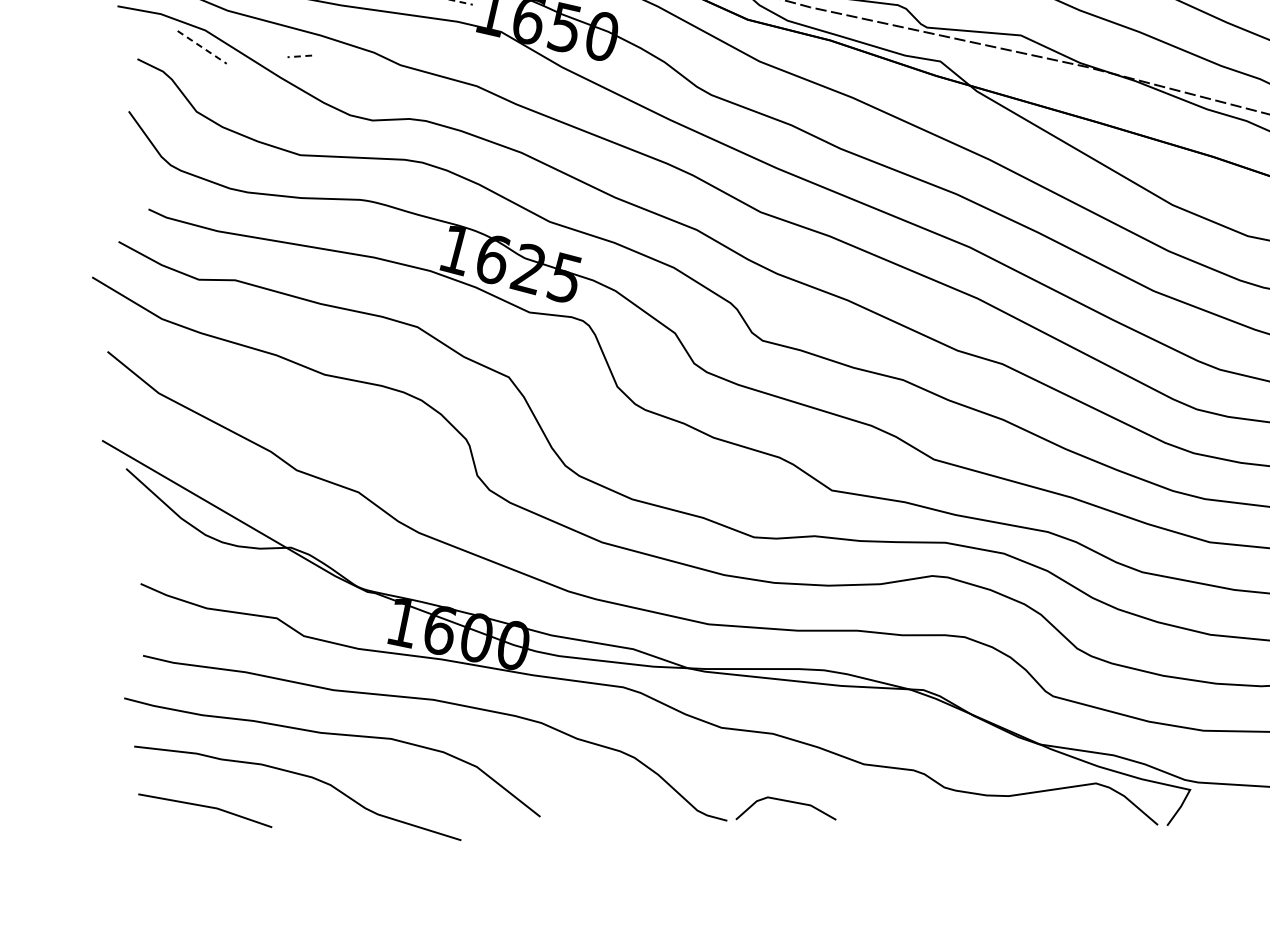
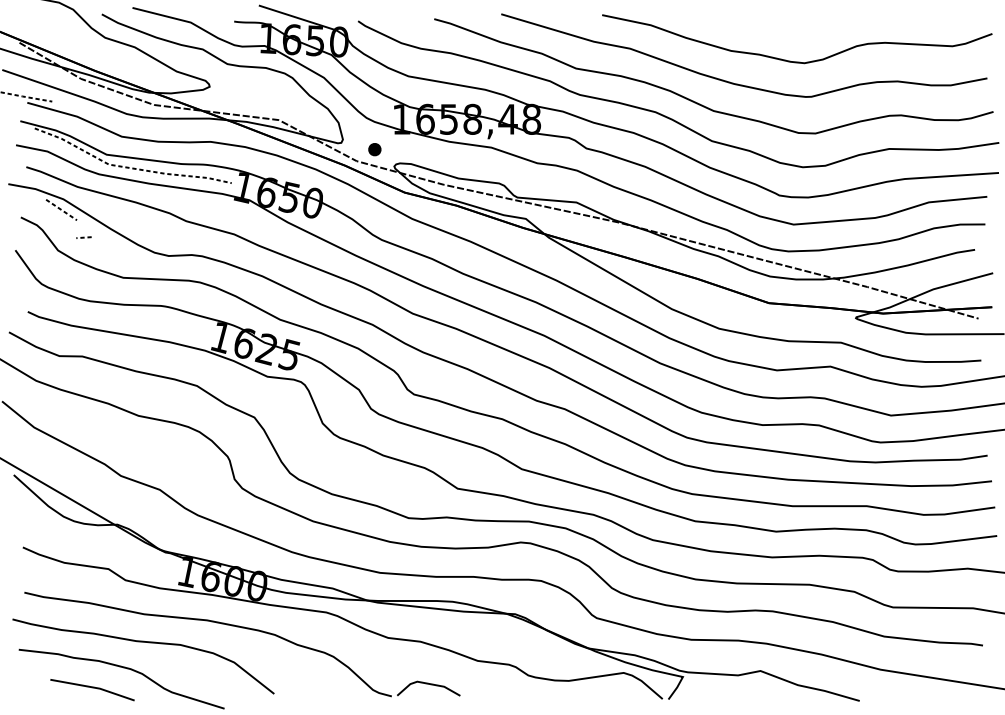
line: (299, 56) -> (83, 237), moved
line: (205, 808) -> (92, 688), moved

